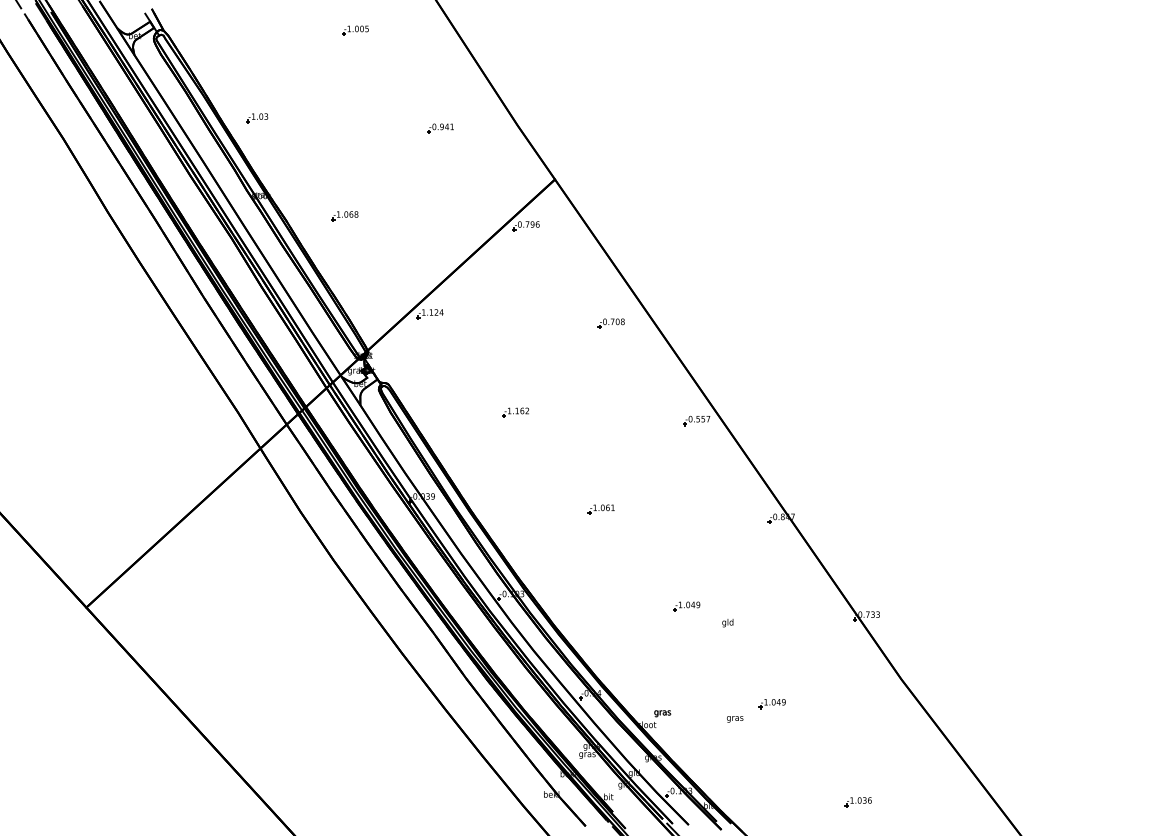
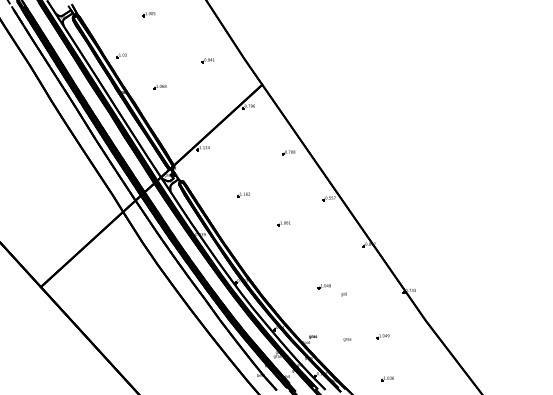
part: (354, 30) -> (148, 14), moved
part: (343, 214) -> (159, 86), moved
part: (599, 509) -> (283, 223), moved
part: (771, 703) -> (382, 336), moved
part: (858, 801) -> (387, 378), moved

